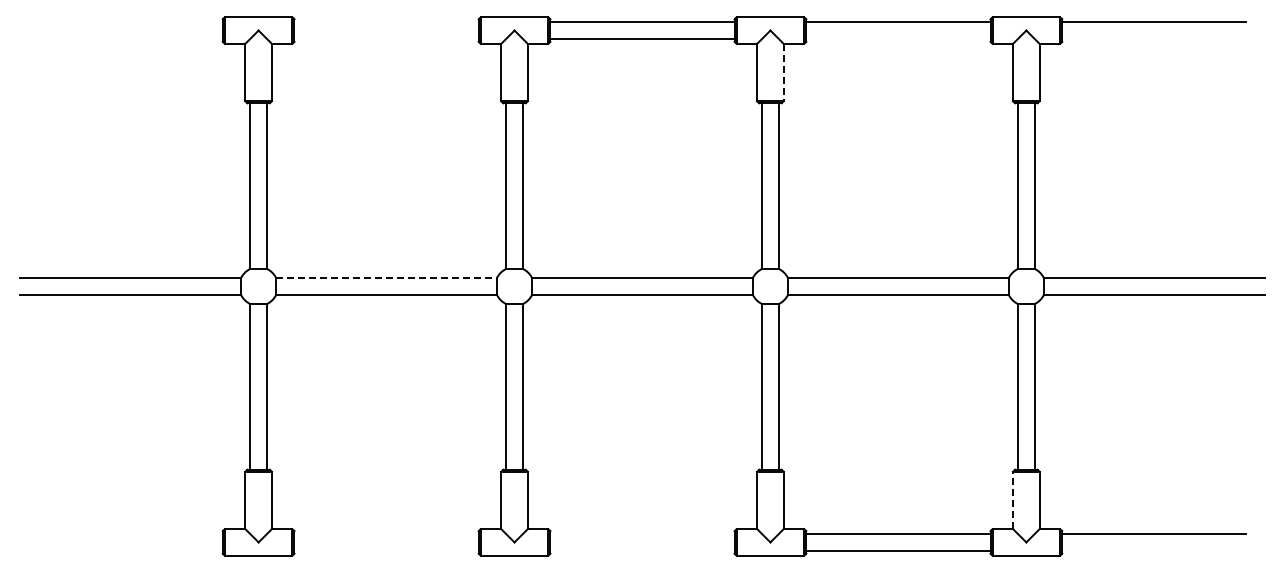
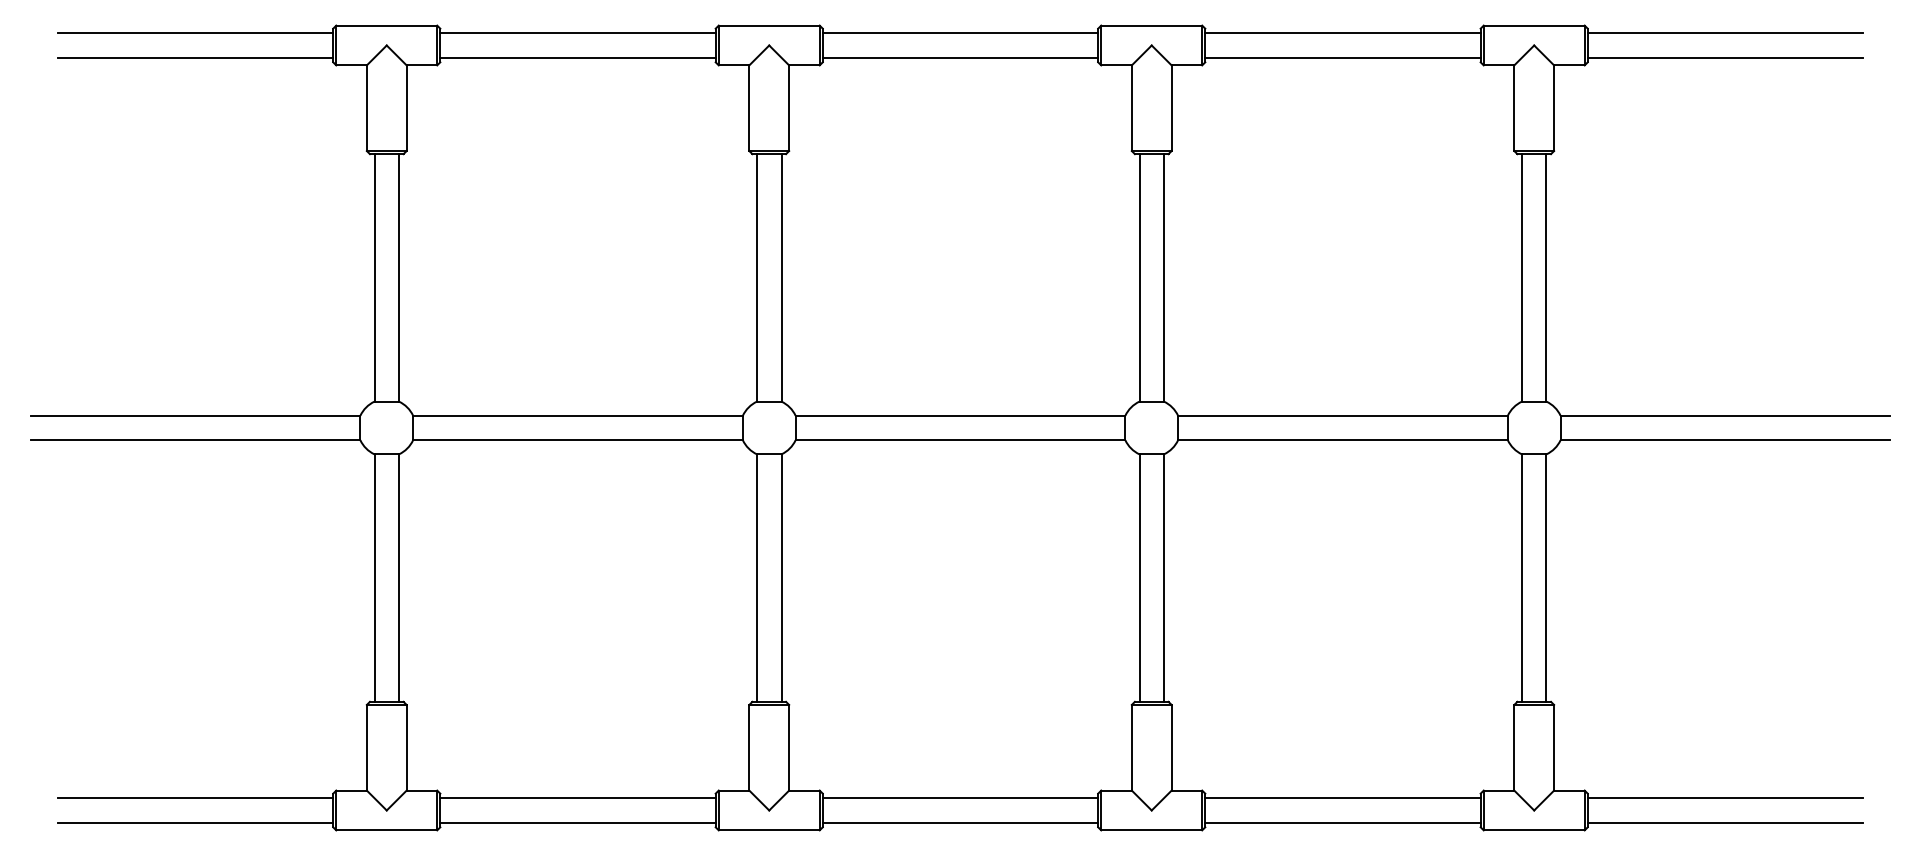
line: (130, 22) -> (195, 33), added
line: (386, 22) -> (577, 33), added
line: (130, 38) -> (195, 57), added
line: (386, 38) -> (577, 57), added
line: (898, 38) -> (1343, 57), added
line: (1154, 38) -> (1725, 57), added
line: (783, 72) -> (1171, 108), dashed -> solid
line: (387, 278) -> (579, 416), dashed -> solid
line: (1013, 500) -> (1514, 747), dashed -> solid
line: (130, 534) -> (195, 798), added
line: (386, 534) -> (577, 798), added
line: (642, 534) -> (960, 798), added
line: (130, 550) -> (195, 822), added
line: (386, 550) -> (577, 822), added
line: (642, 550) -> (960, 822), added
line: (1154, 550) -> (1725, 822), added

